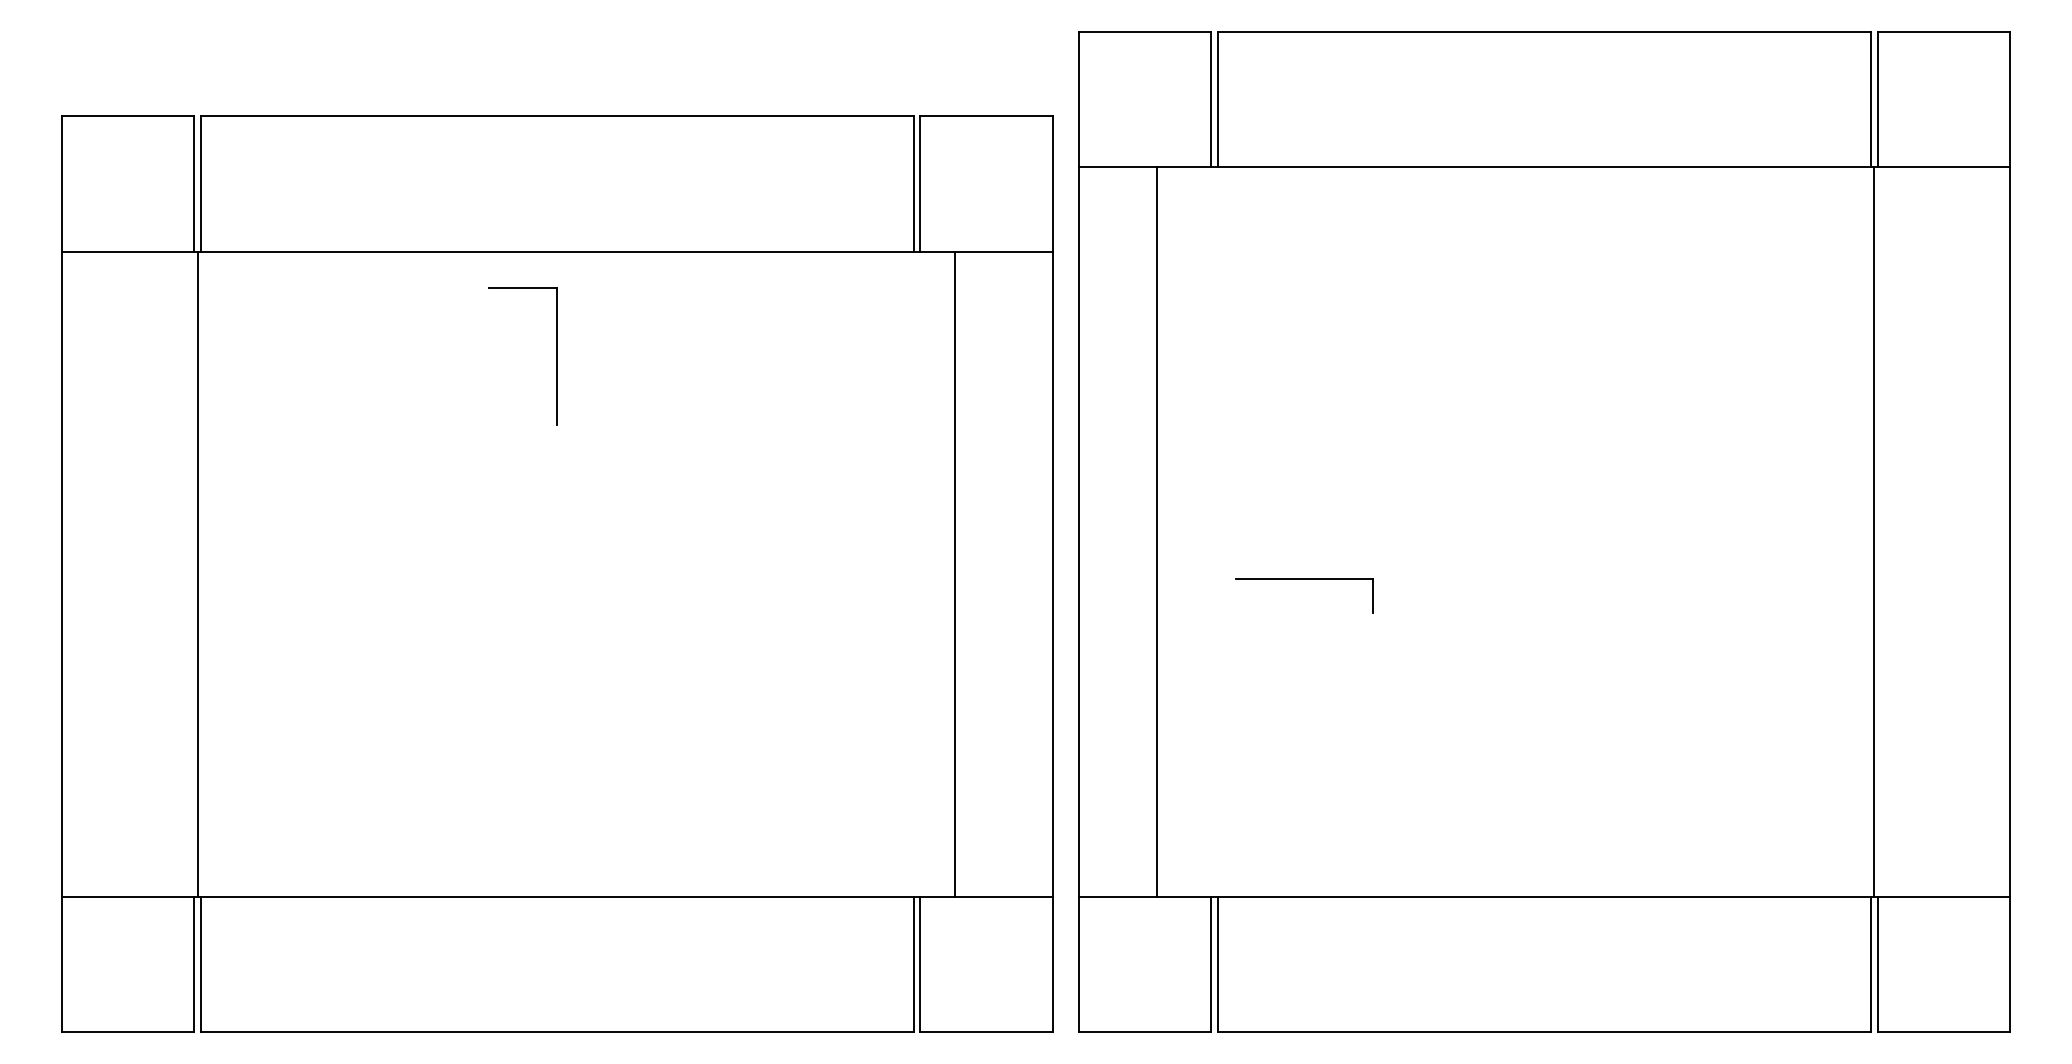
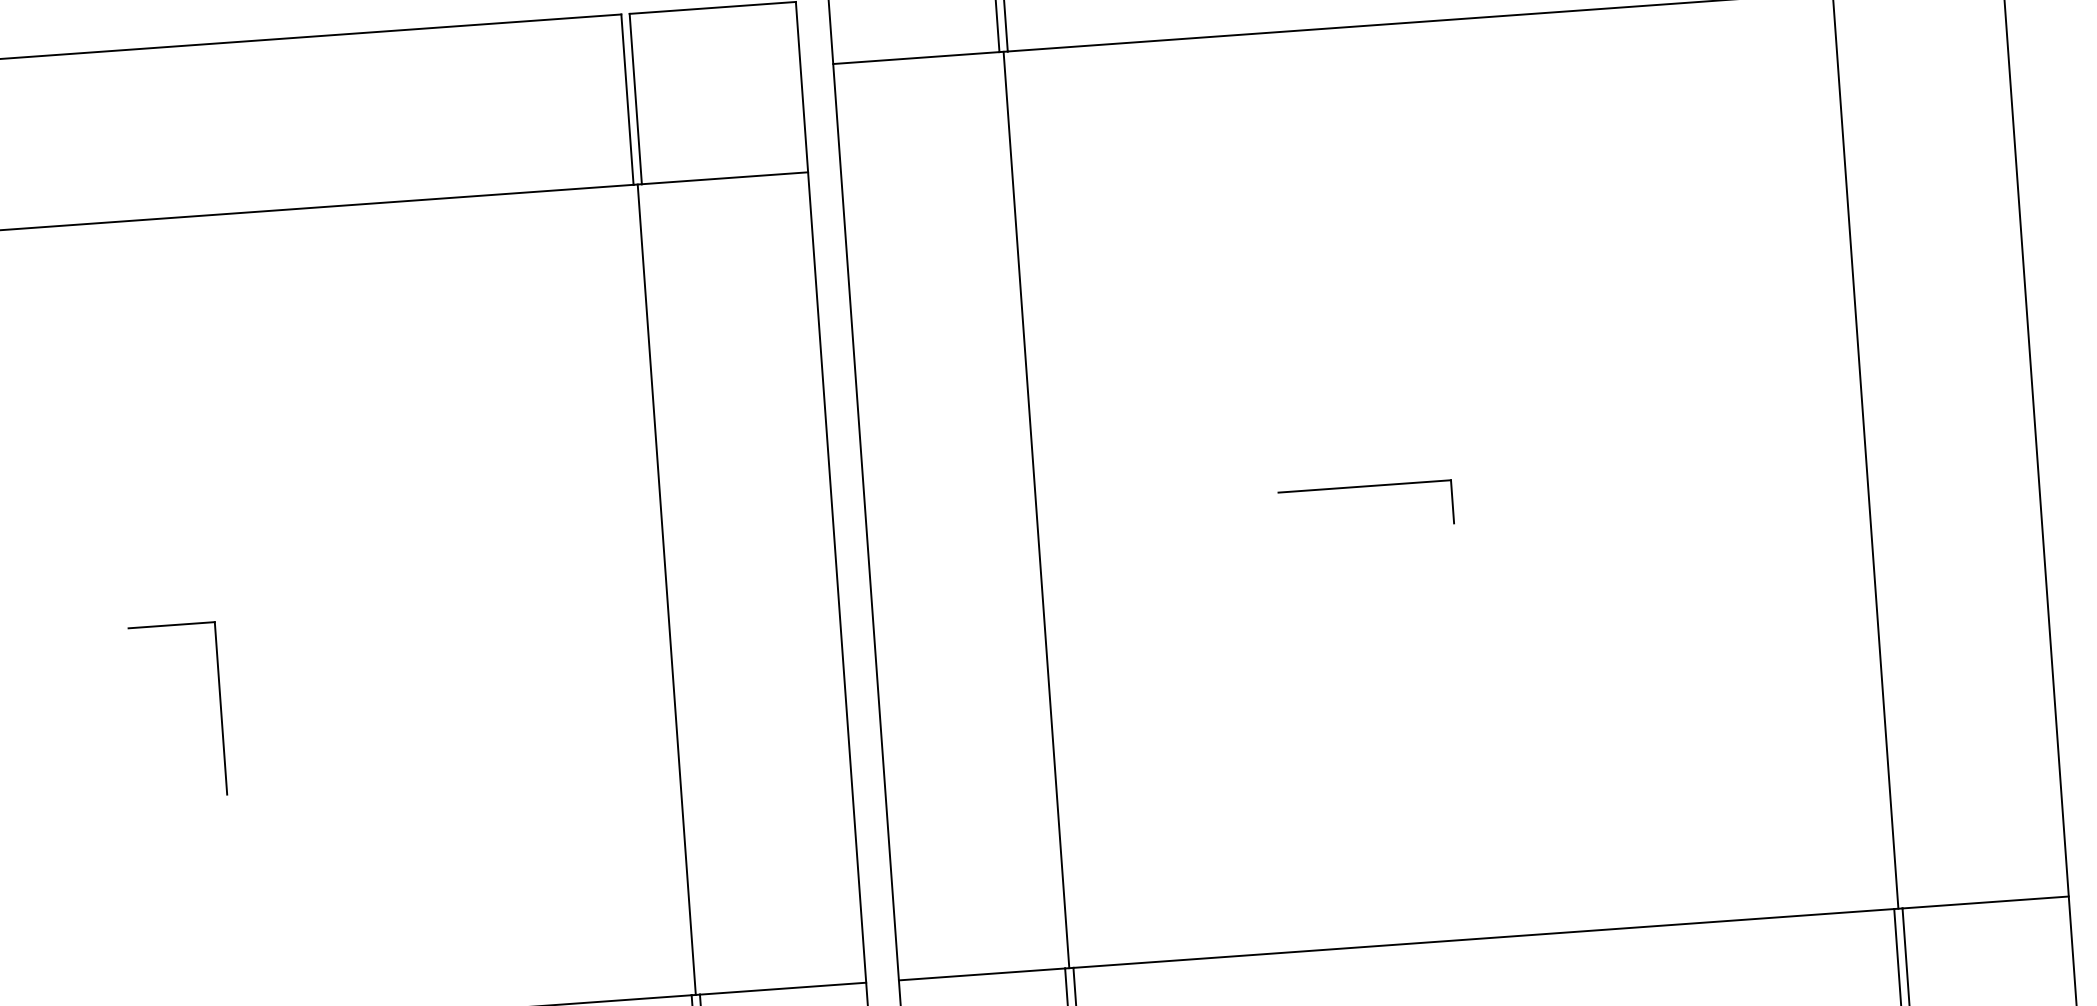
part: (556, 356) -> (219, 708), moved
line: (1157, 531) -> (1036, 509), moved
line: (955, 573) -> (667, 588), moved
part: (1304, 579) -> (1364, 487), moved

